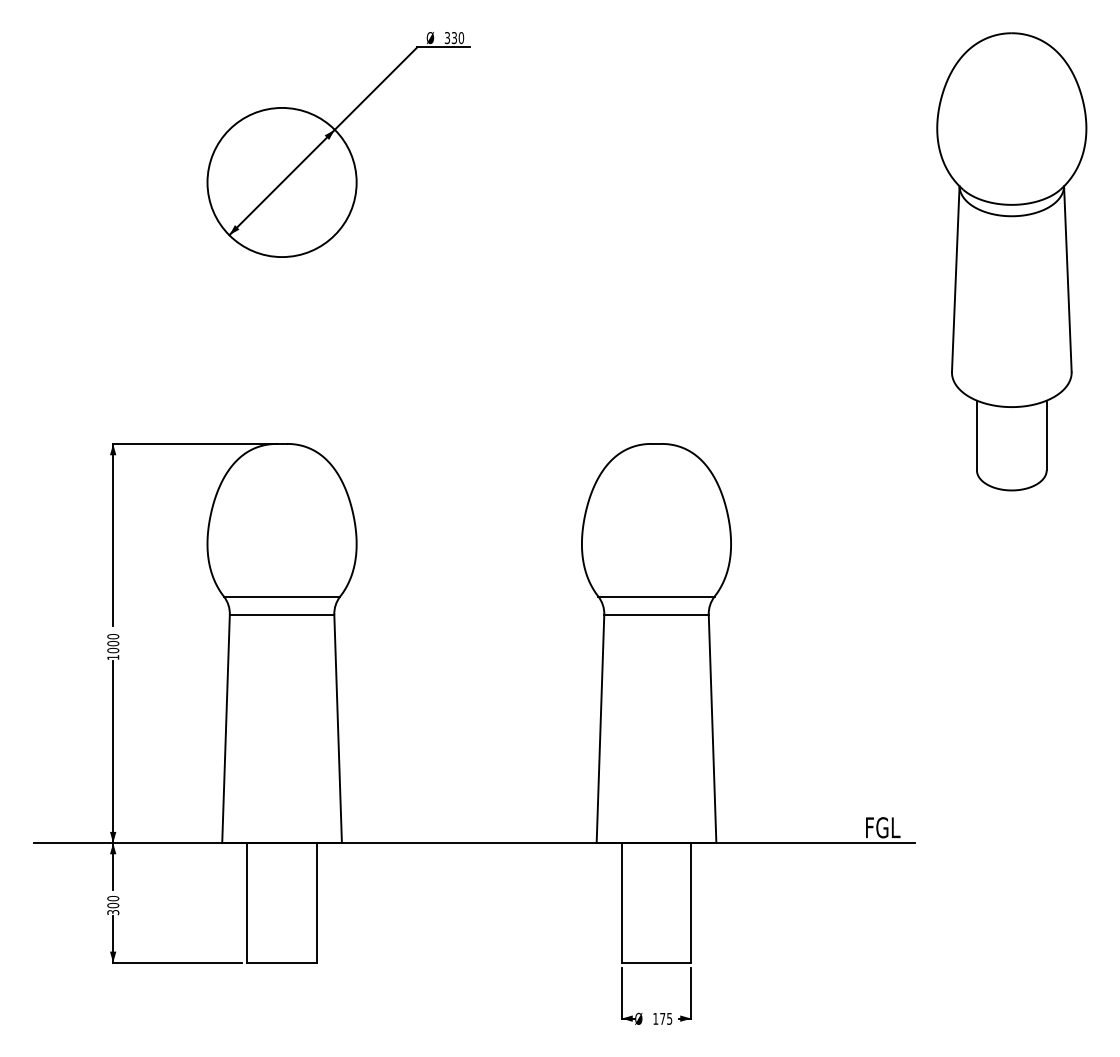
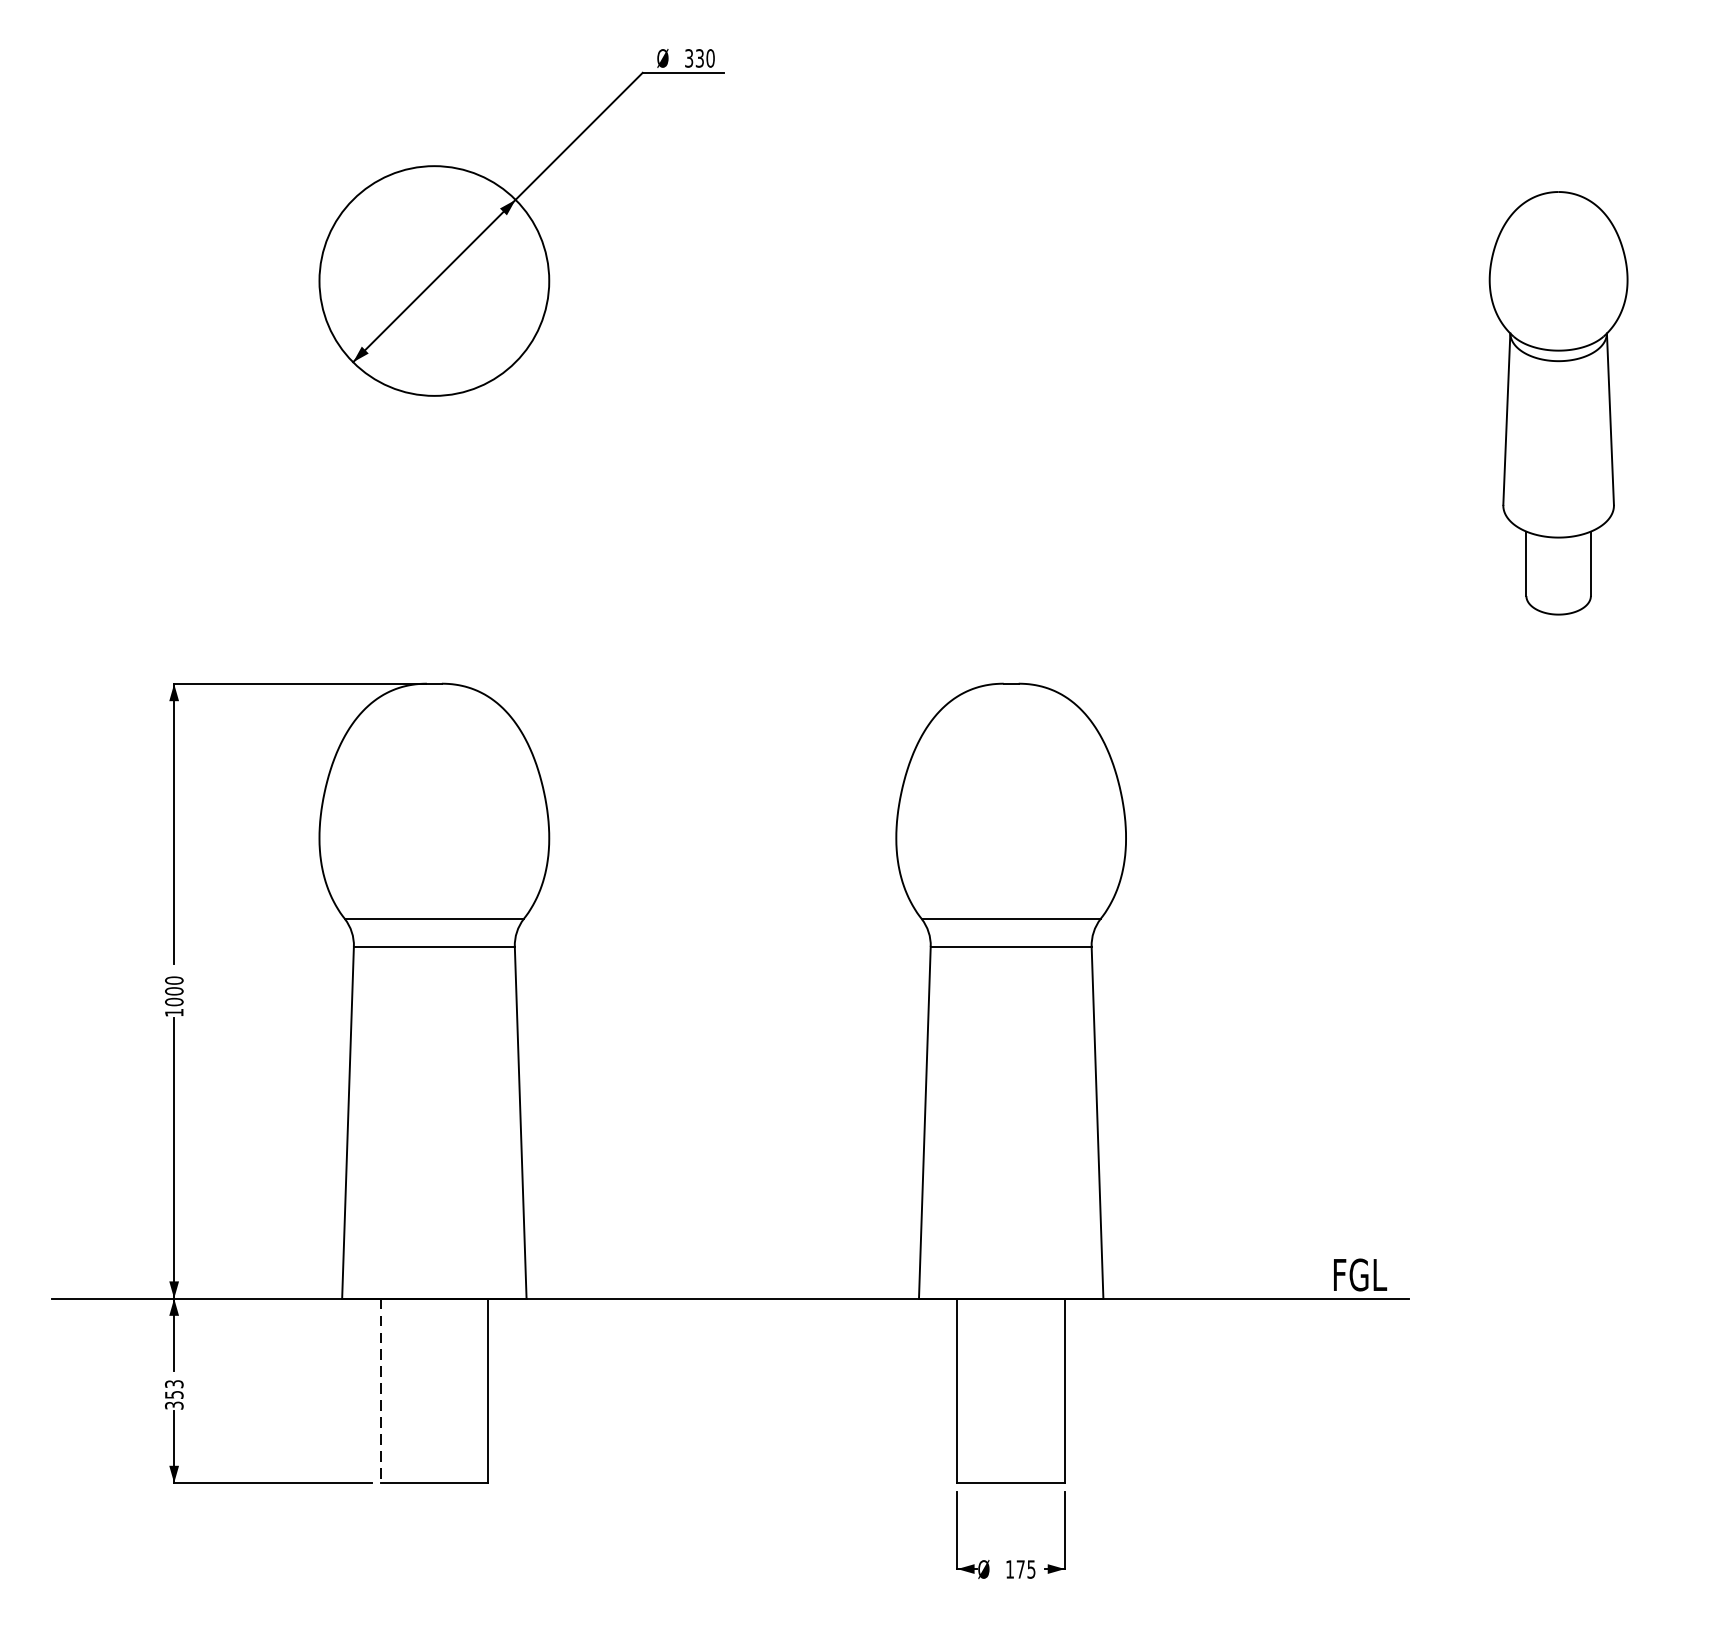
part: (1011, 261) -> (1558, 402), size x0.6
text: (113, 901) -> (174, 1388), 300 -> 353
line: (247, 902) -> (381, 1390), solid -> dashed

